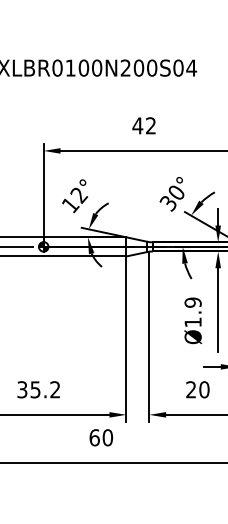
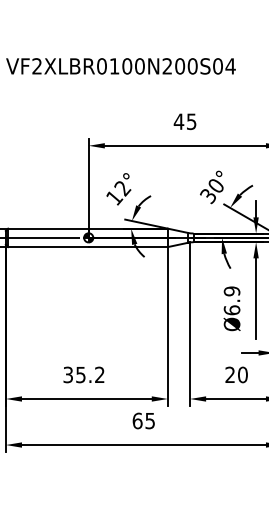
text: (150, 125) -> (191, 121), 42 -> 45
text: (192, 322) -> (231, 310), Ø1.9 -> Ø6.9
text: (108, 437) -> (150, 420), 60 -> 65

